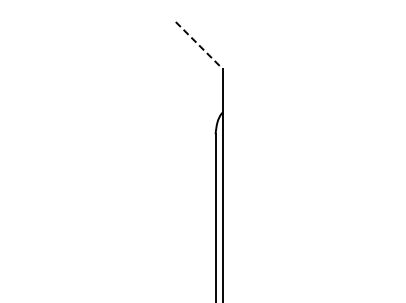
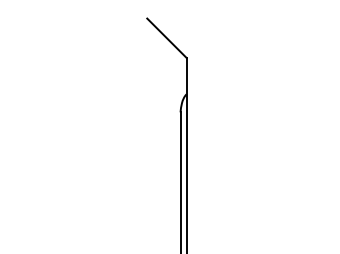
line: (199, 45) -> (167, 38), dashed -> solid

